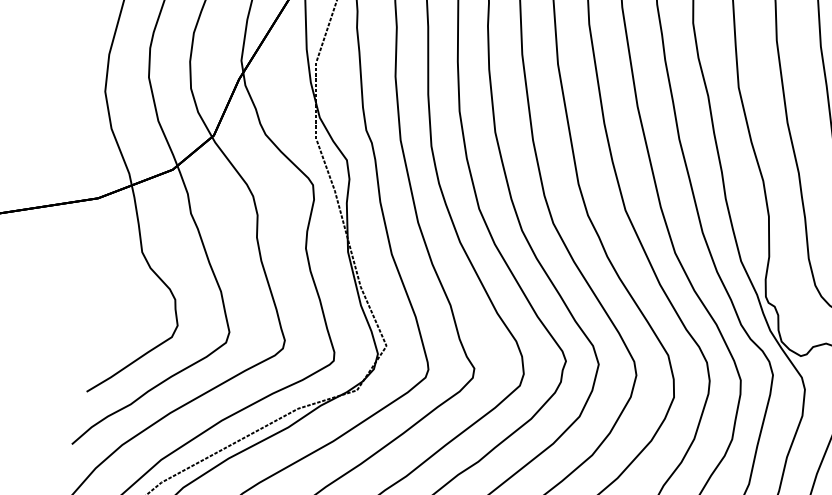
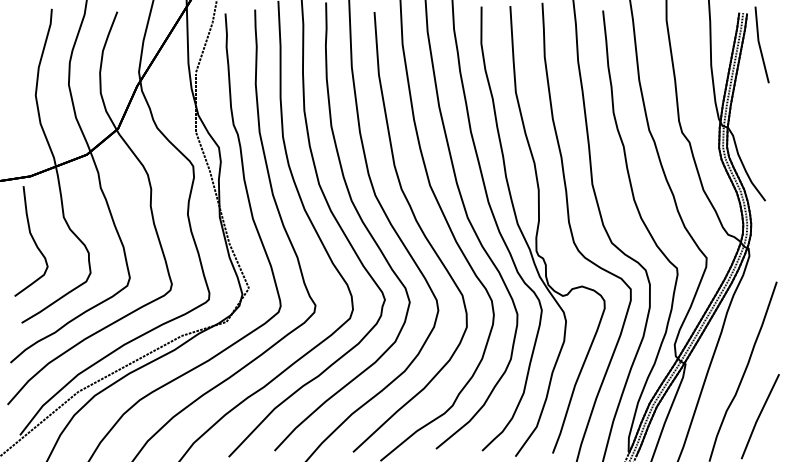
part: (99, 284) -> (31, 241), added

